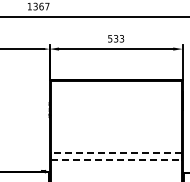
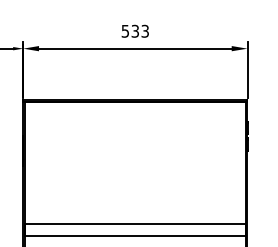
line: (115, 153) -> (134, 224), dashed -> solid
line: (116, 160) -> (135, 236), dashed -> solid

